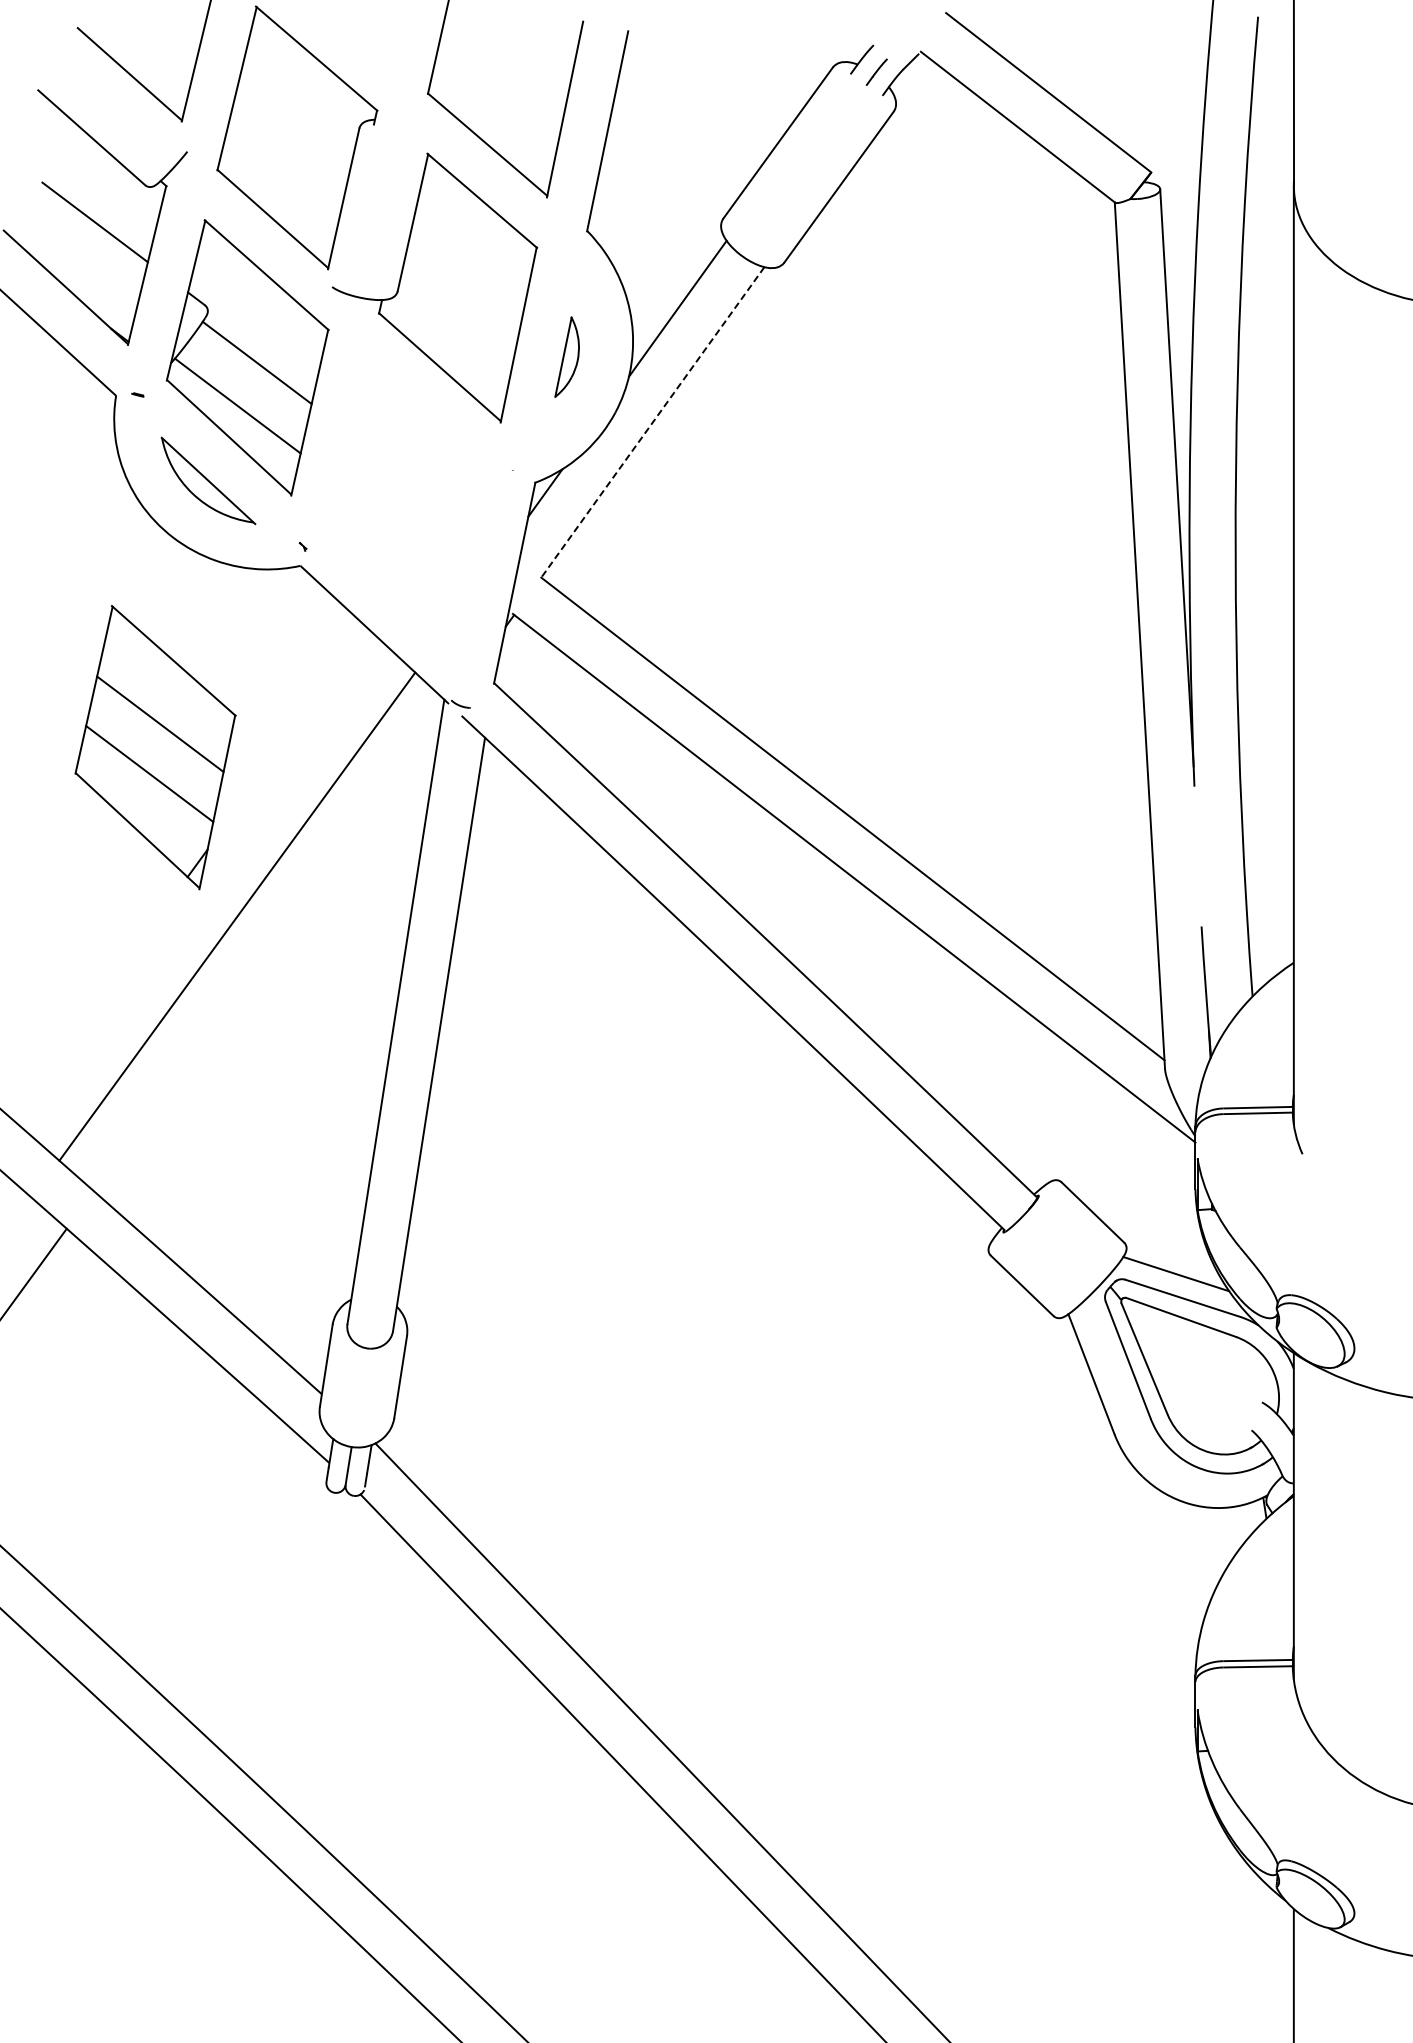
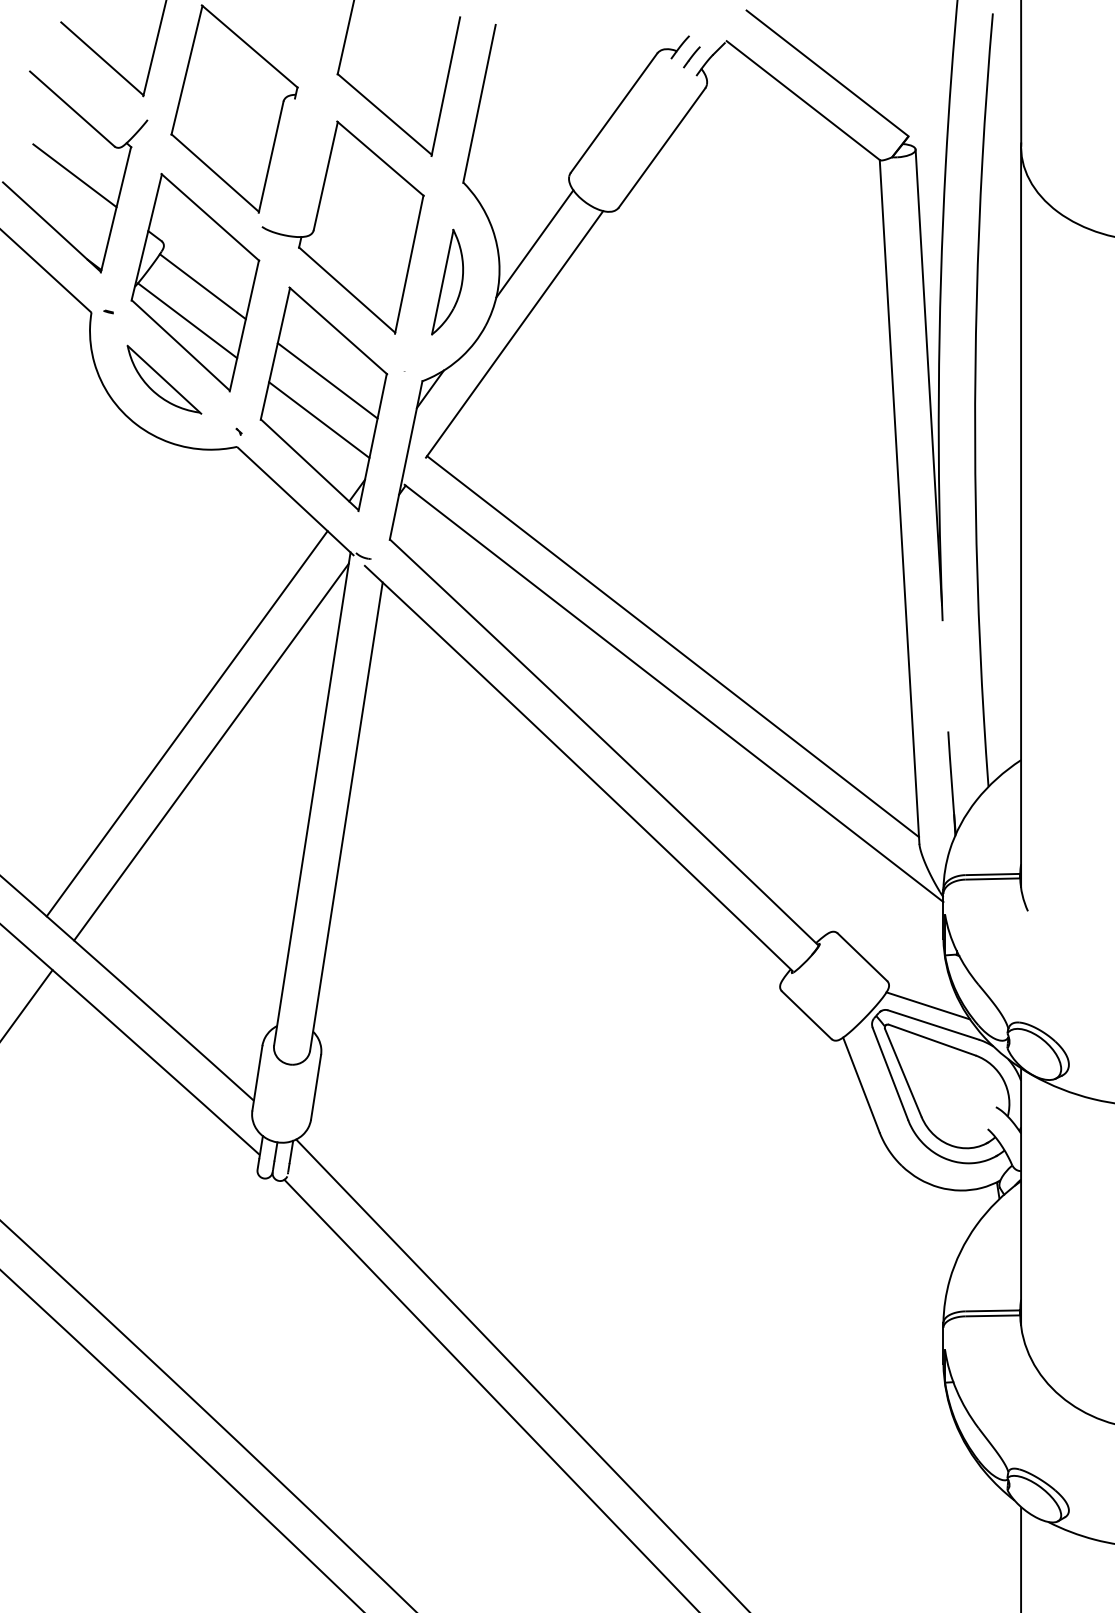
part: (566, 356) -> (446, 281), size x1.67
line: (651, 423) -> (514, 334), dashed -> solid
part: (155, 747) -> (323, 399), moved
line: (268, 952) -> (211, 752), added

